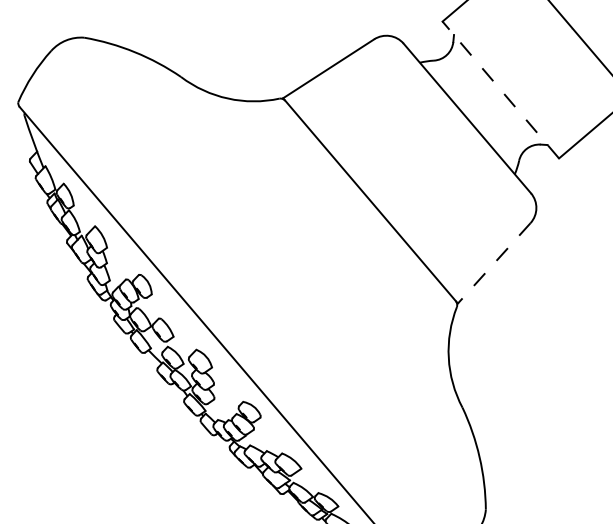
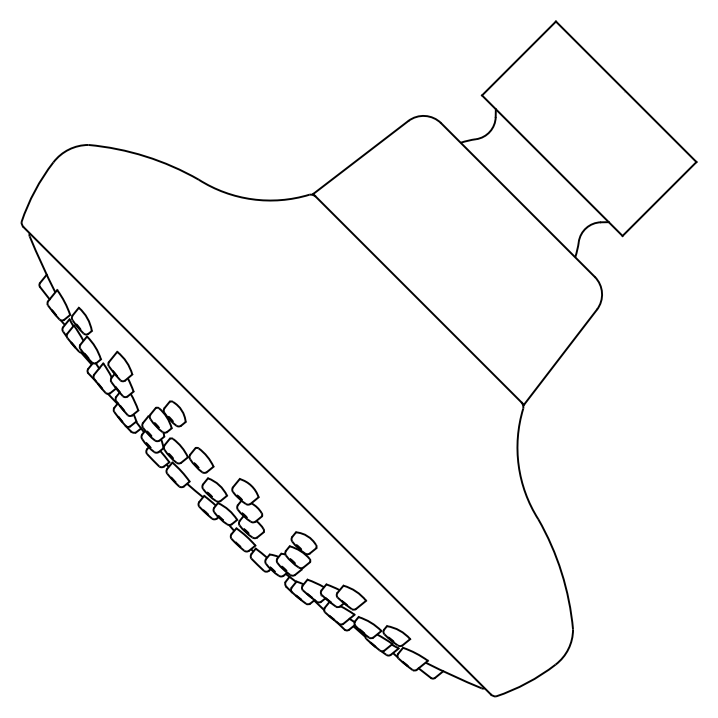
line: (500, 89) -> (551, 165), dashed -> solid
line: (494, 263) -> (560, 357), dashed -> solid

